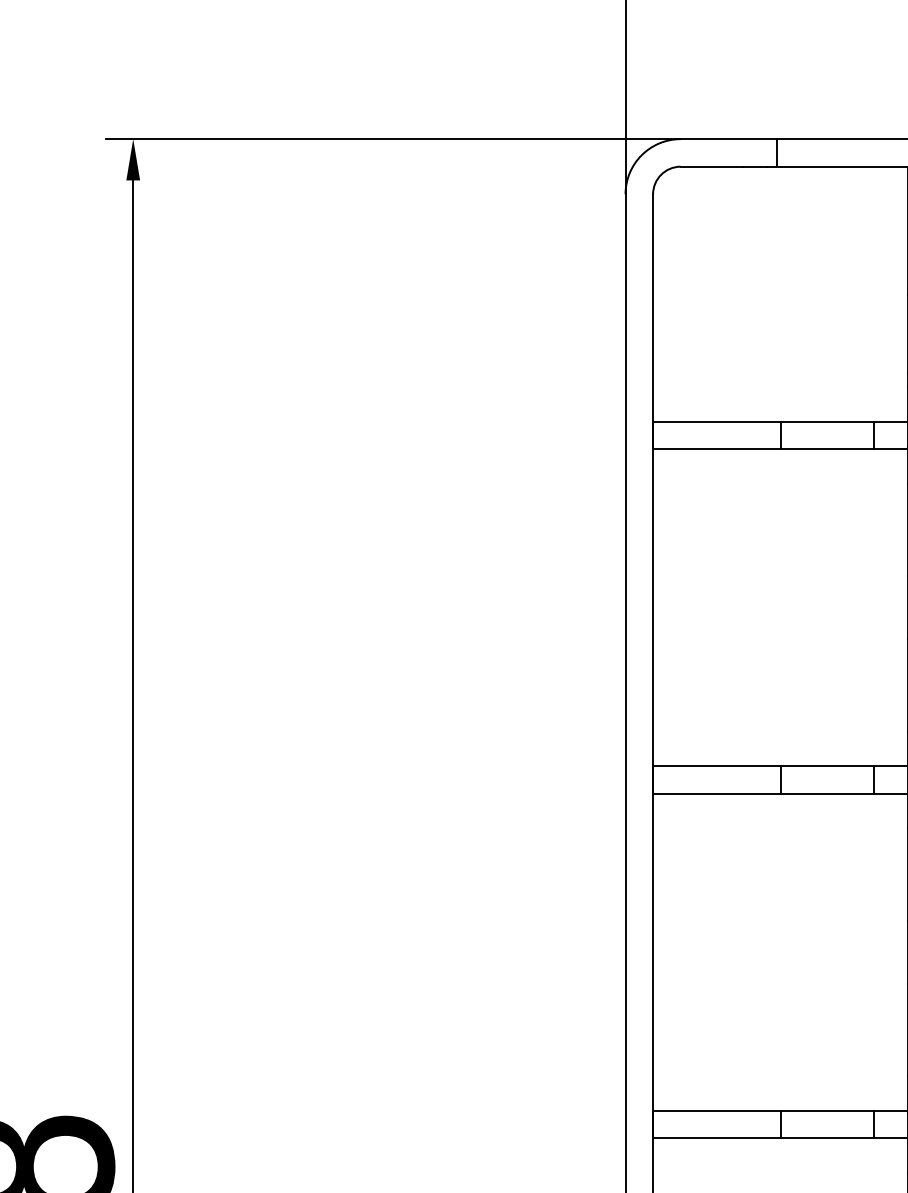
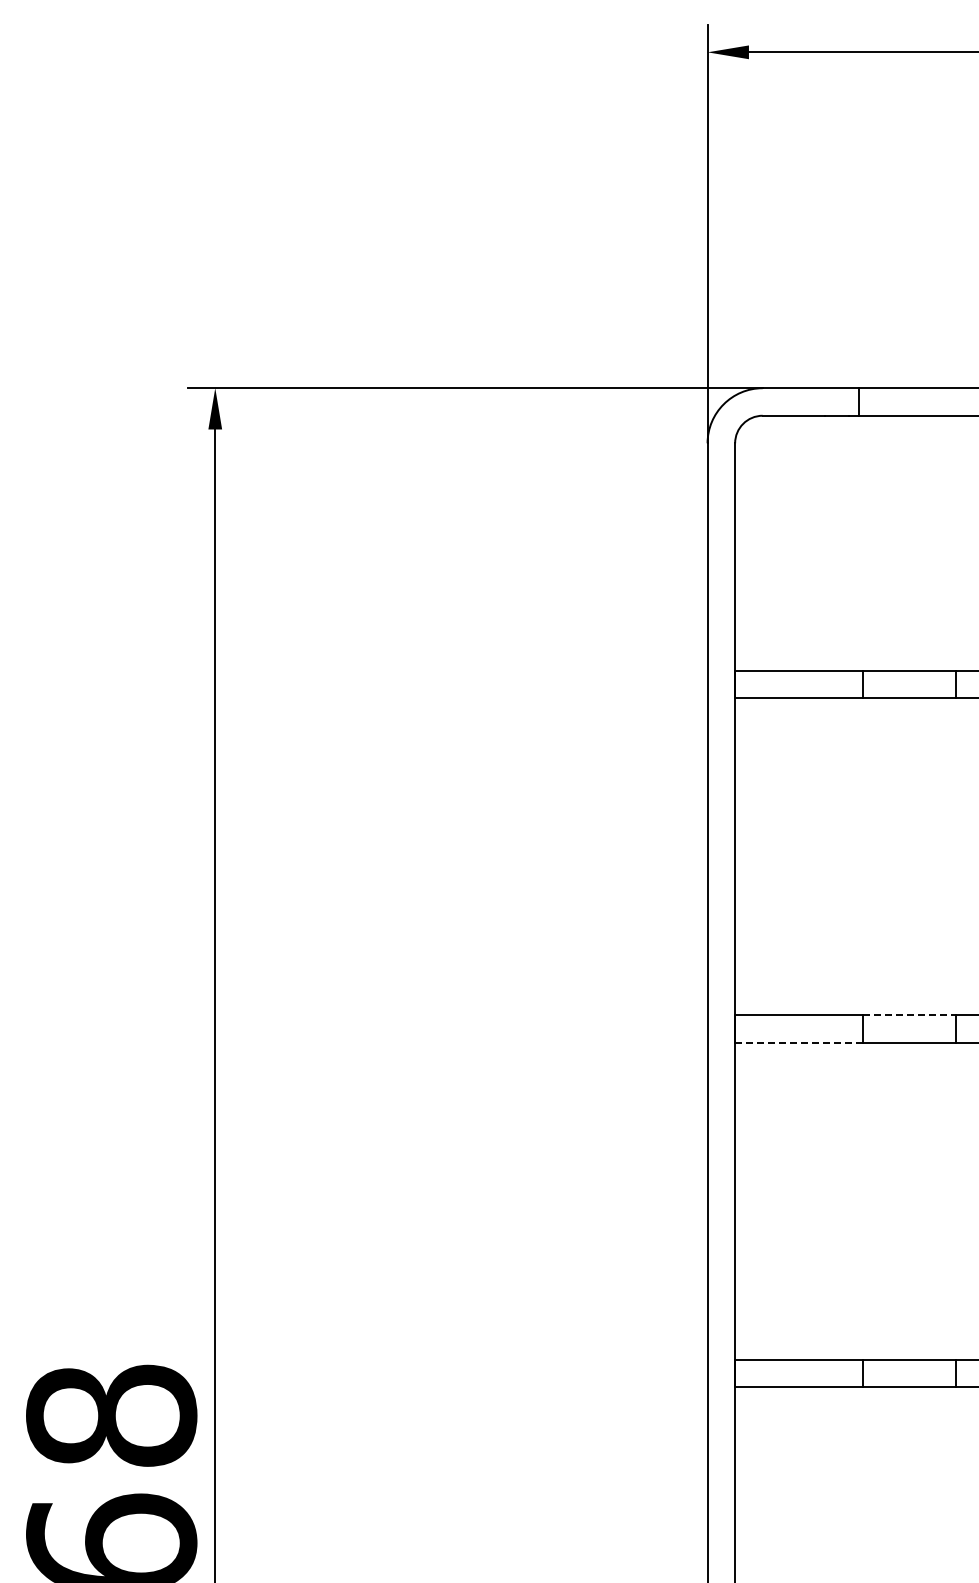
line: (827, 766) -> (909, 1015), solid -> dashed
line: (717, 793) -> (799, 1042), solid -> dashed

